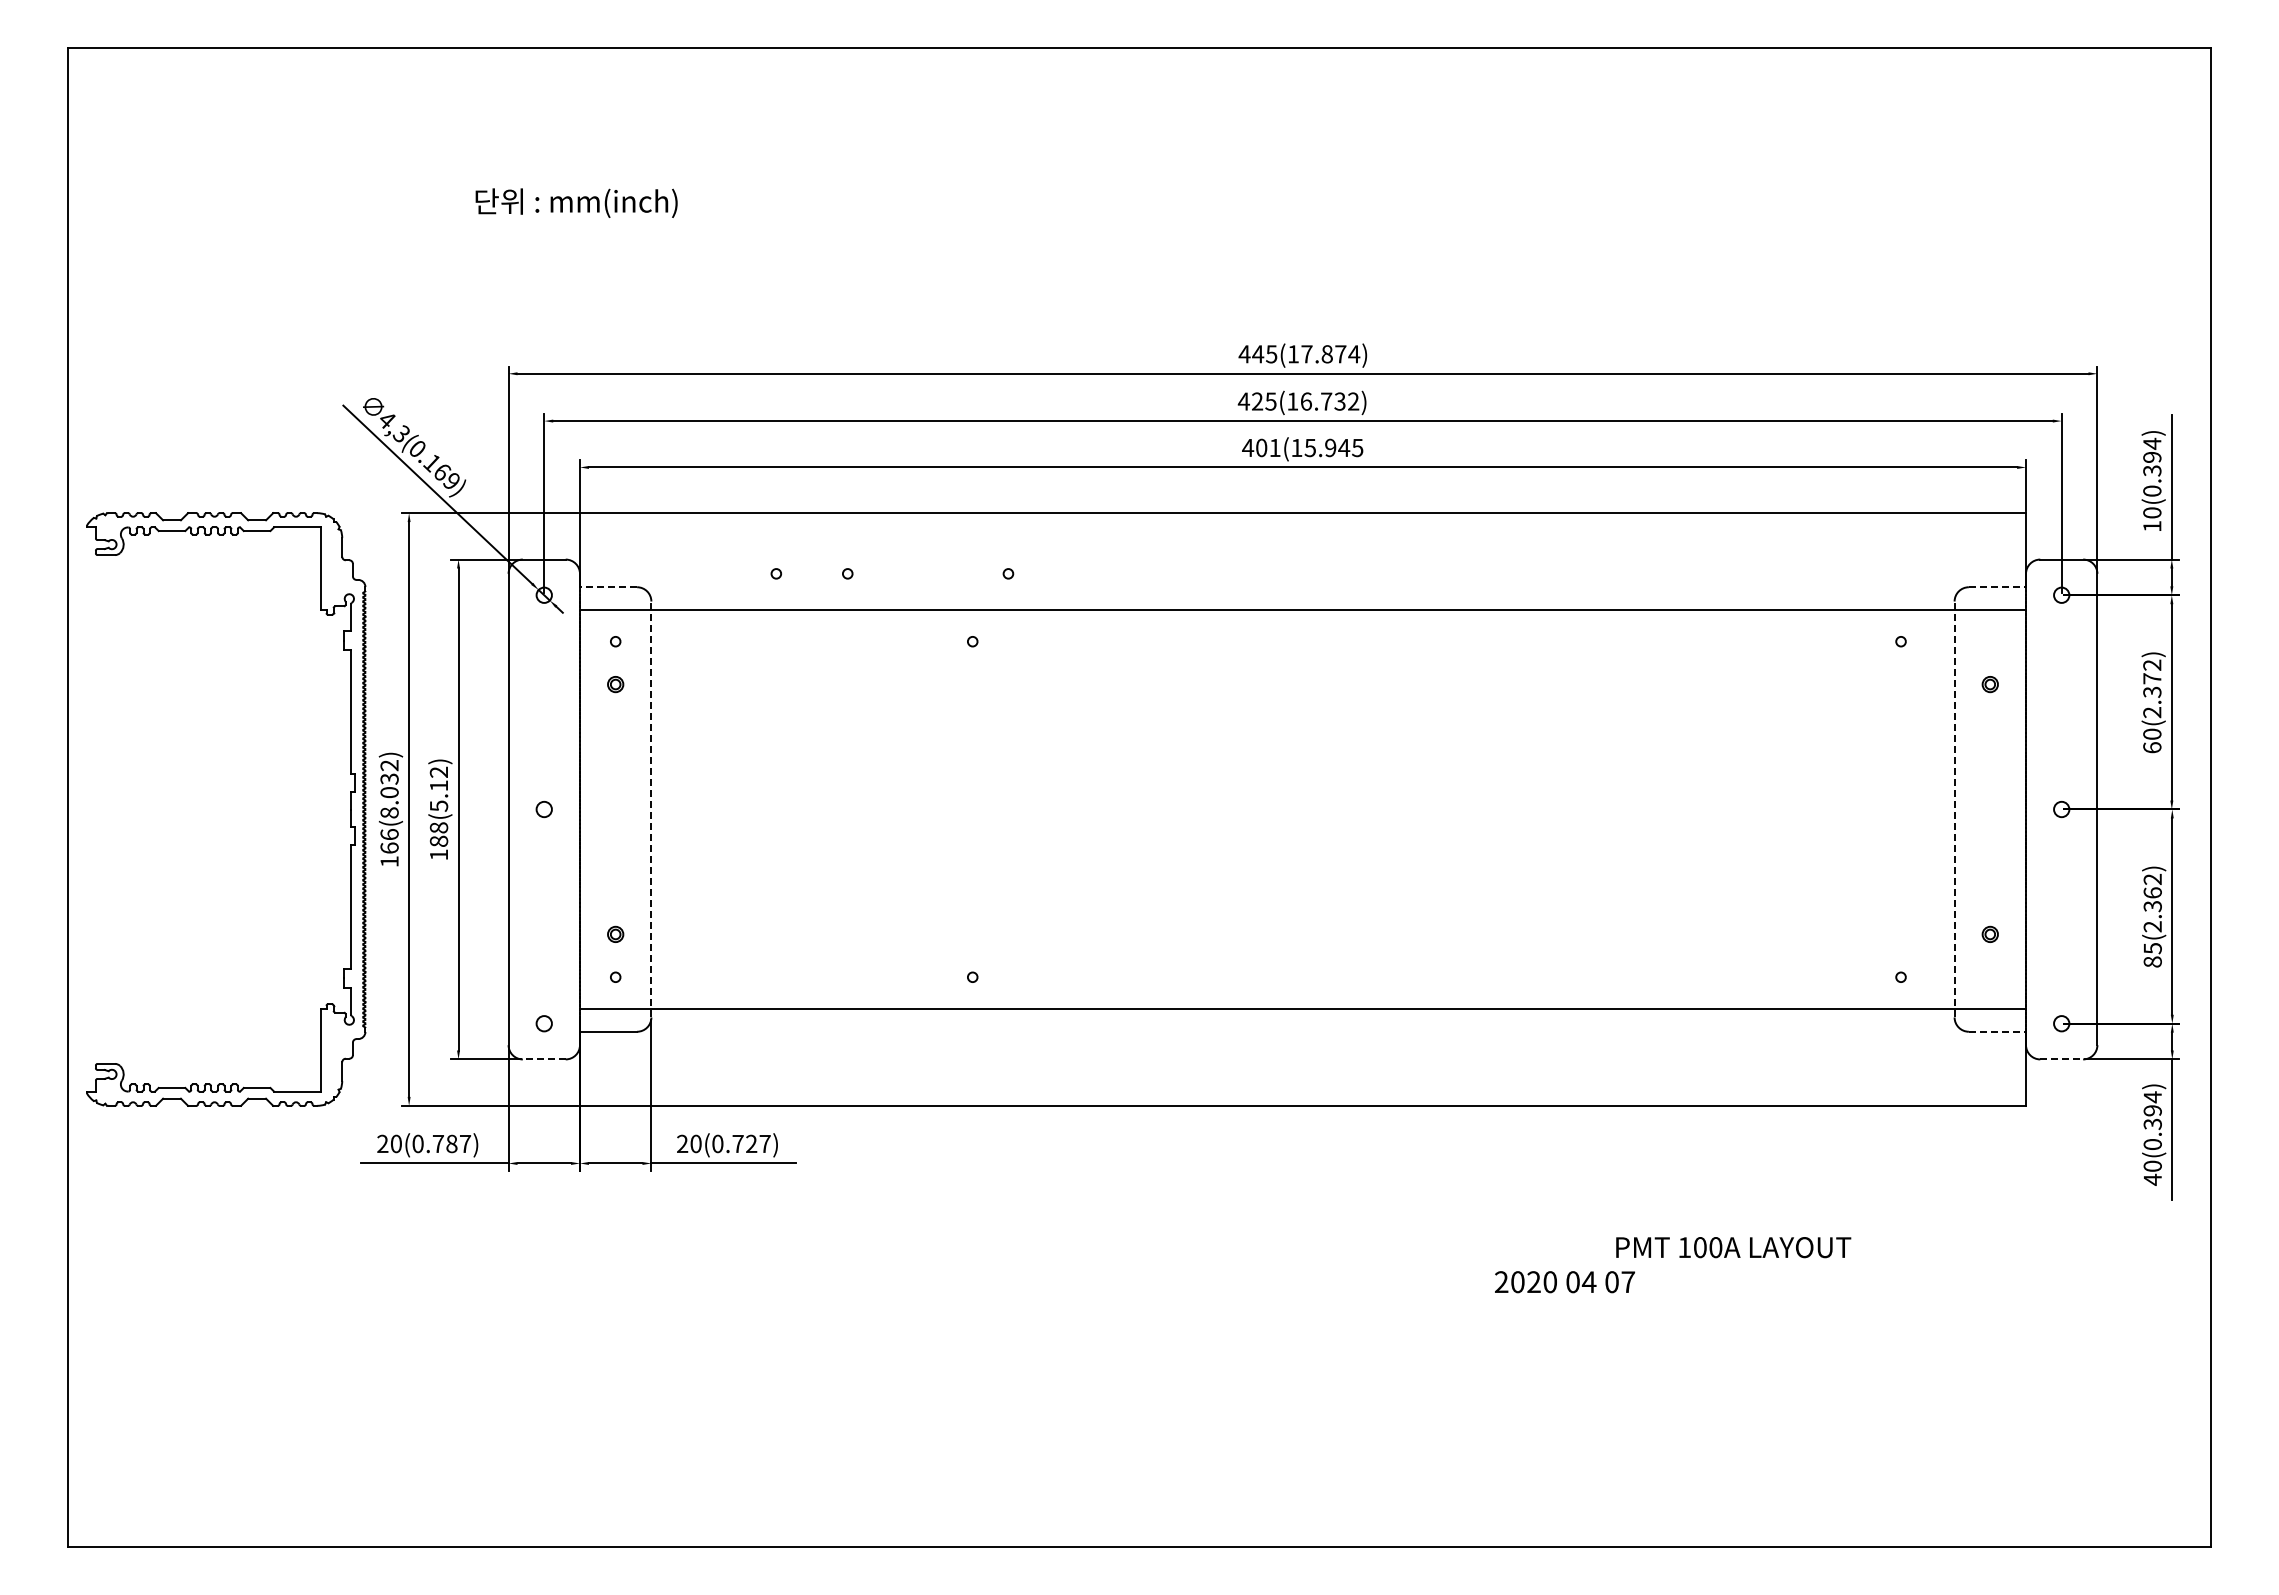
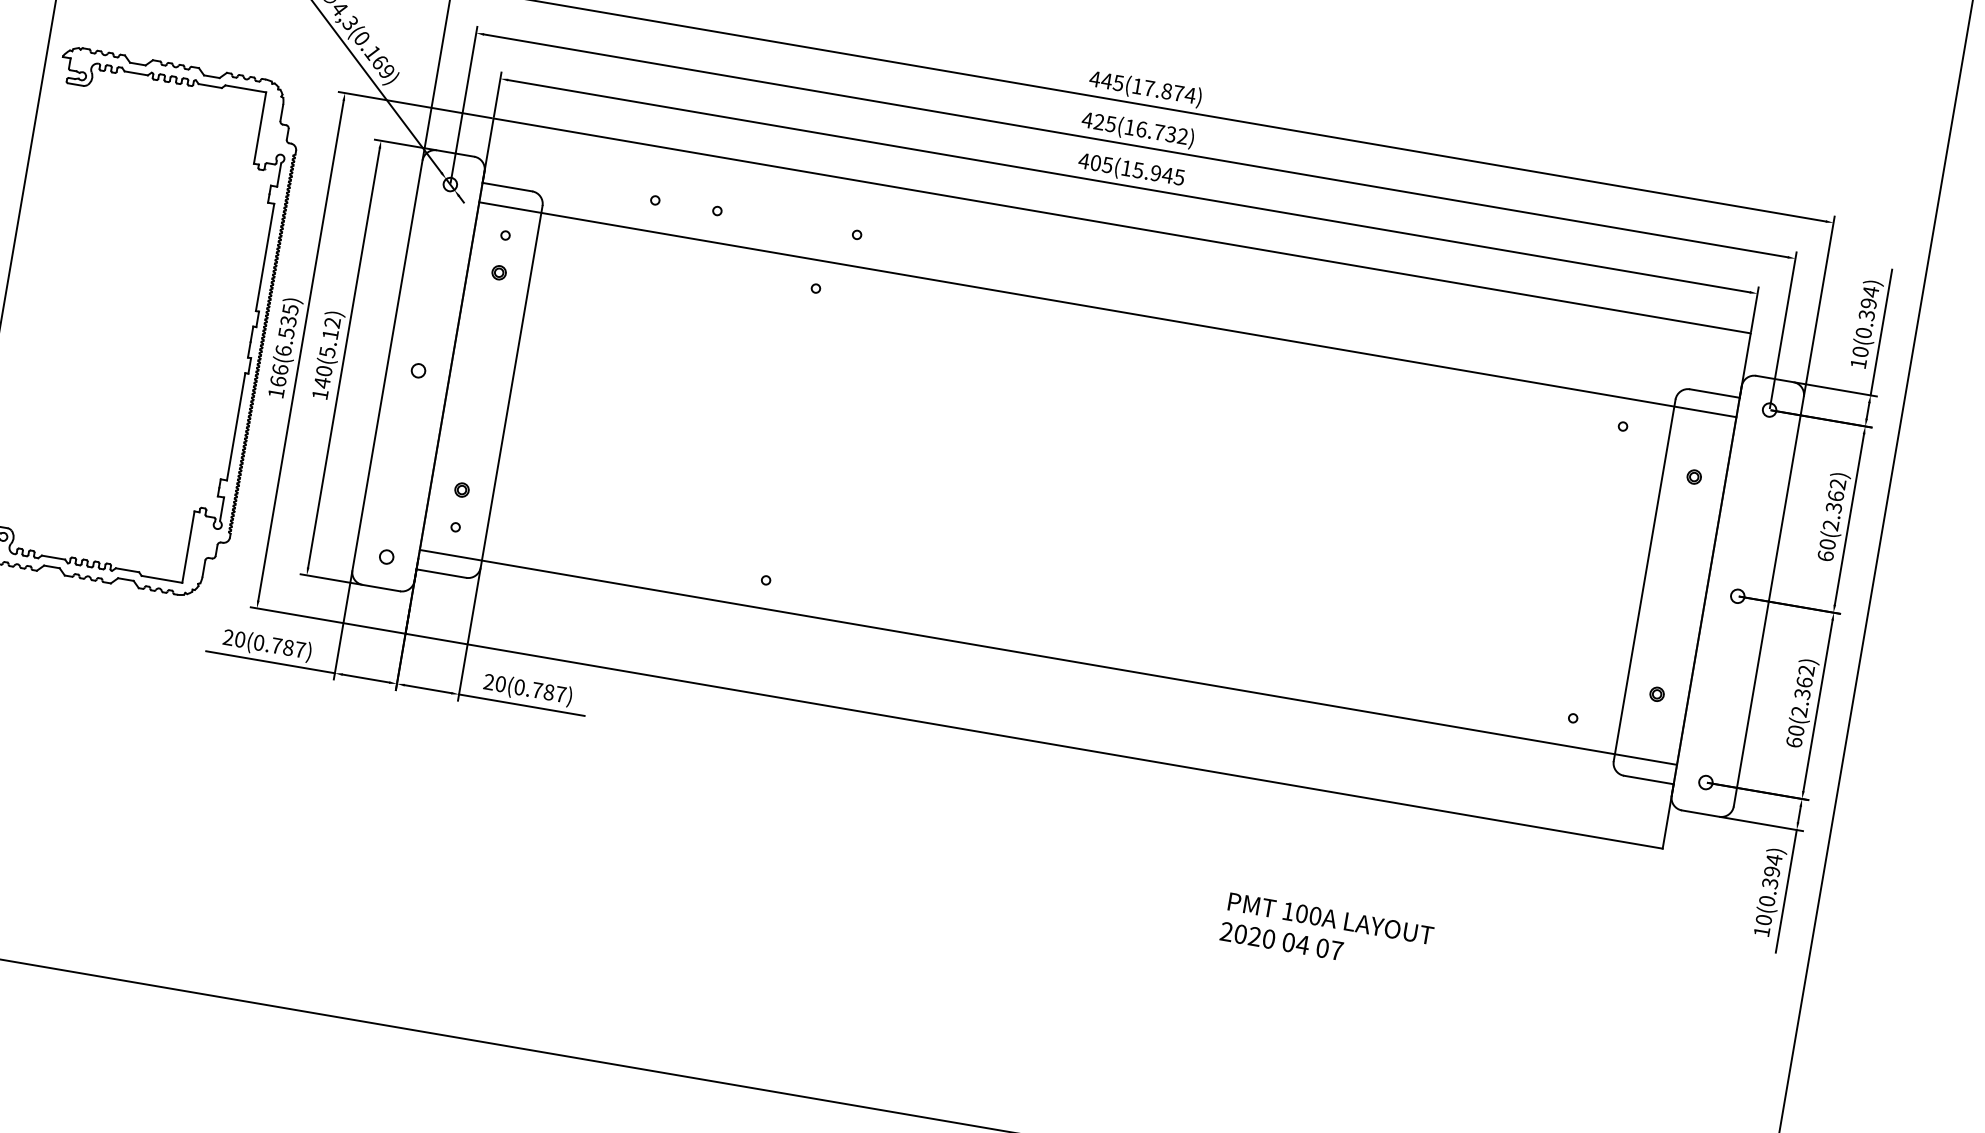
text: (1274, 448) -> (1107, 165), 401(15.945 -> 405(15.945
line: (608, 587) -> (507, 187), dashed -> solid
line: (1997, 587) -> (1714, 393), dashed -> solid
text: (2152, 678) -> (1836, 495), 60(2.372) -> 60(2.362)
text: (389, 789) -> (286, 330), 166(8.032) -> 166(6.535)
line: (651, 809) -> (511, 386), dashed -> solid
line: (1954, 809) -> (1644, 580), dashed -> solid
text: (438, 834) -> (322, 376), 188(5.12) -> 140(5.12)
text: (2152, 955) -> (1795, 736), 85(2.362) -> 60(2.362)
line: (1997, 1031) -> (1648, 779), dashed -> solid
line: (543, 1059) -> (380, 588), dashed -> solid
line: (2062, 1059) -> (1701, 813), dashed -> solid
text: (751, 1143) -> (549, 691), 20(0.727) -> 20(0.787)
text: (2152, 1179) -> (1761, 931), 40(0.394) -> 10(0.394)
text: (1733, 1247) -> (1330, 918), moved
text: (1564, 1282) -> (1281, 941), moved

